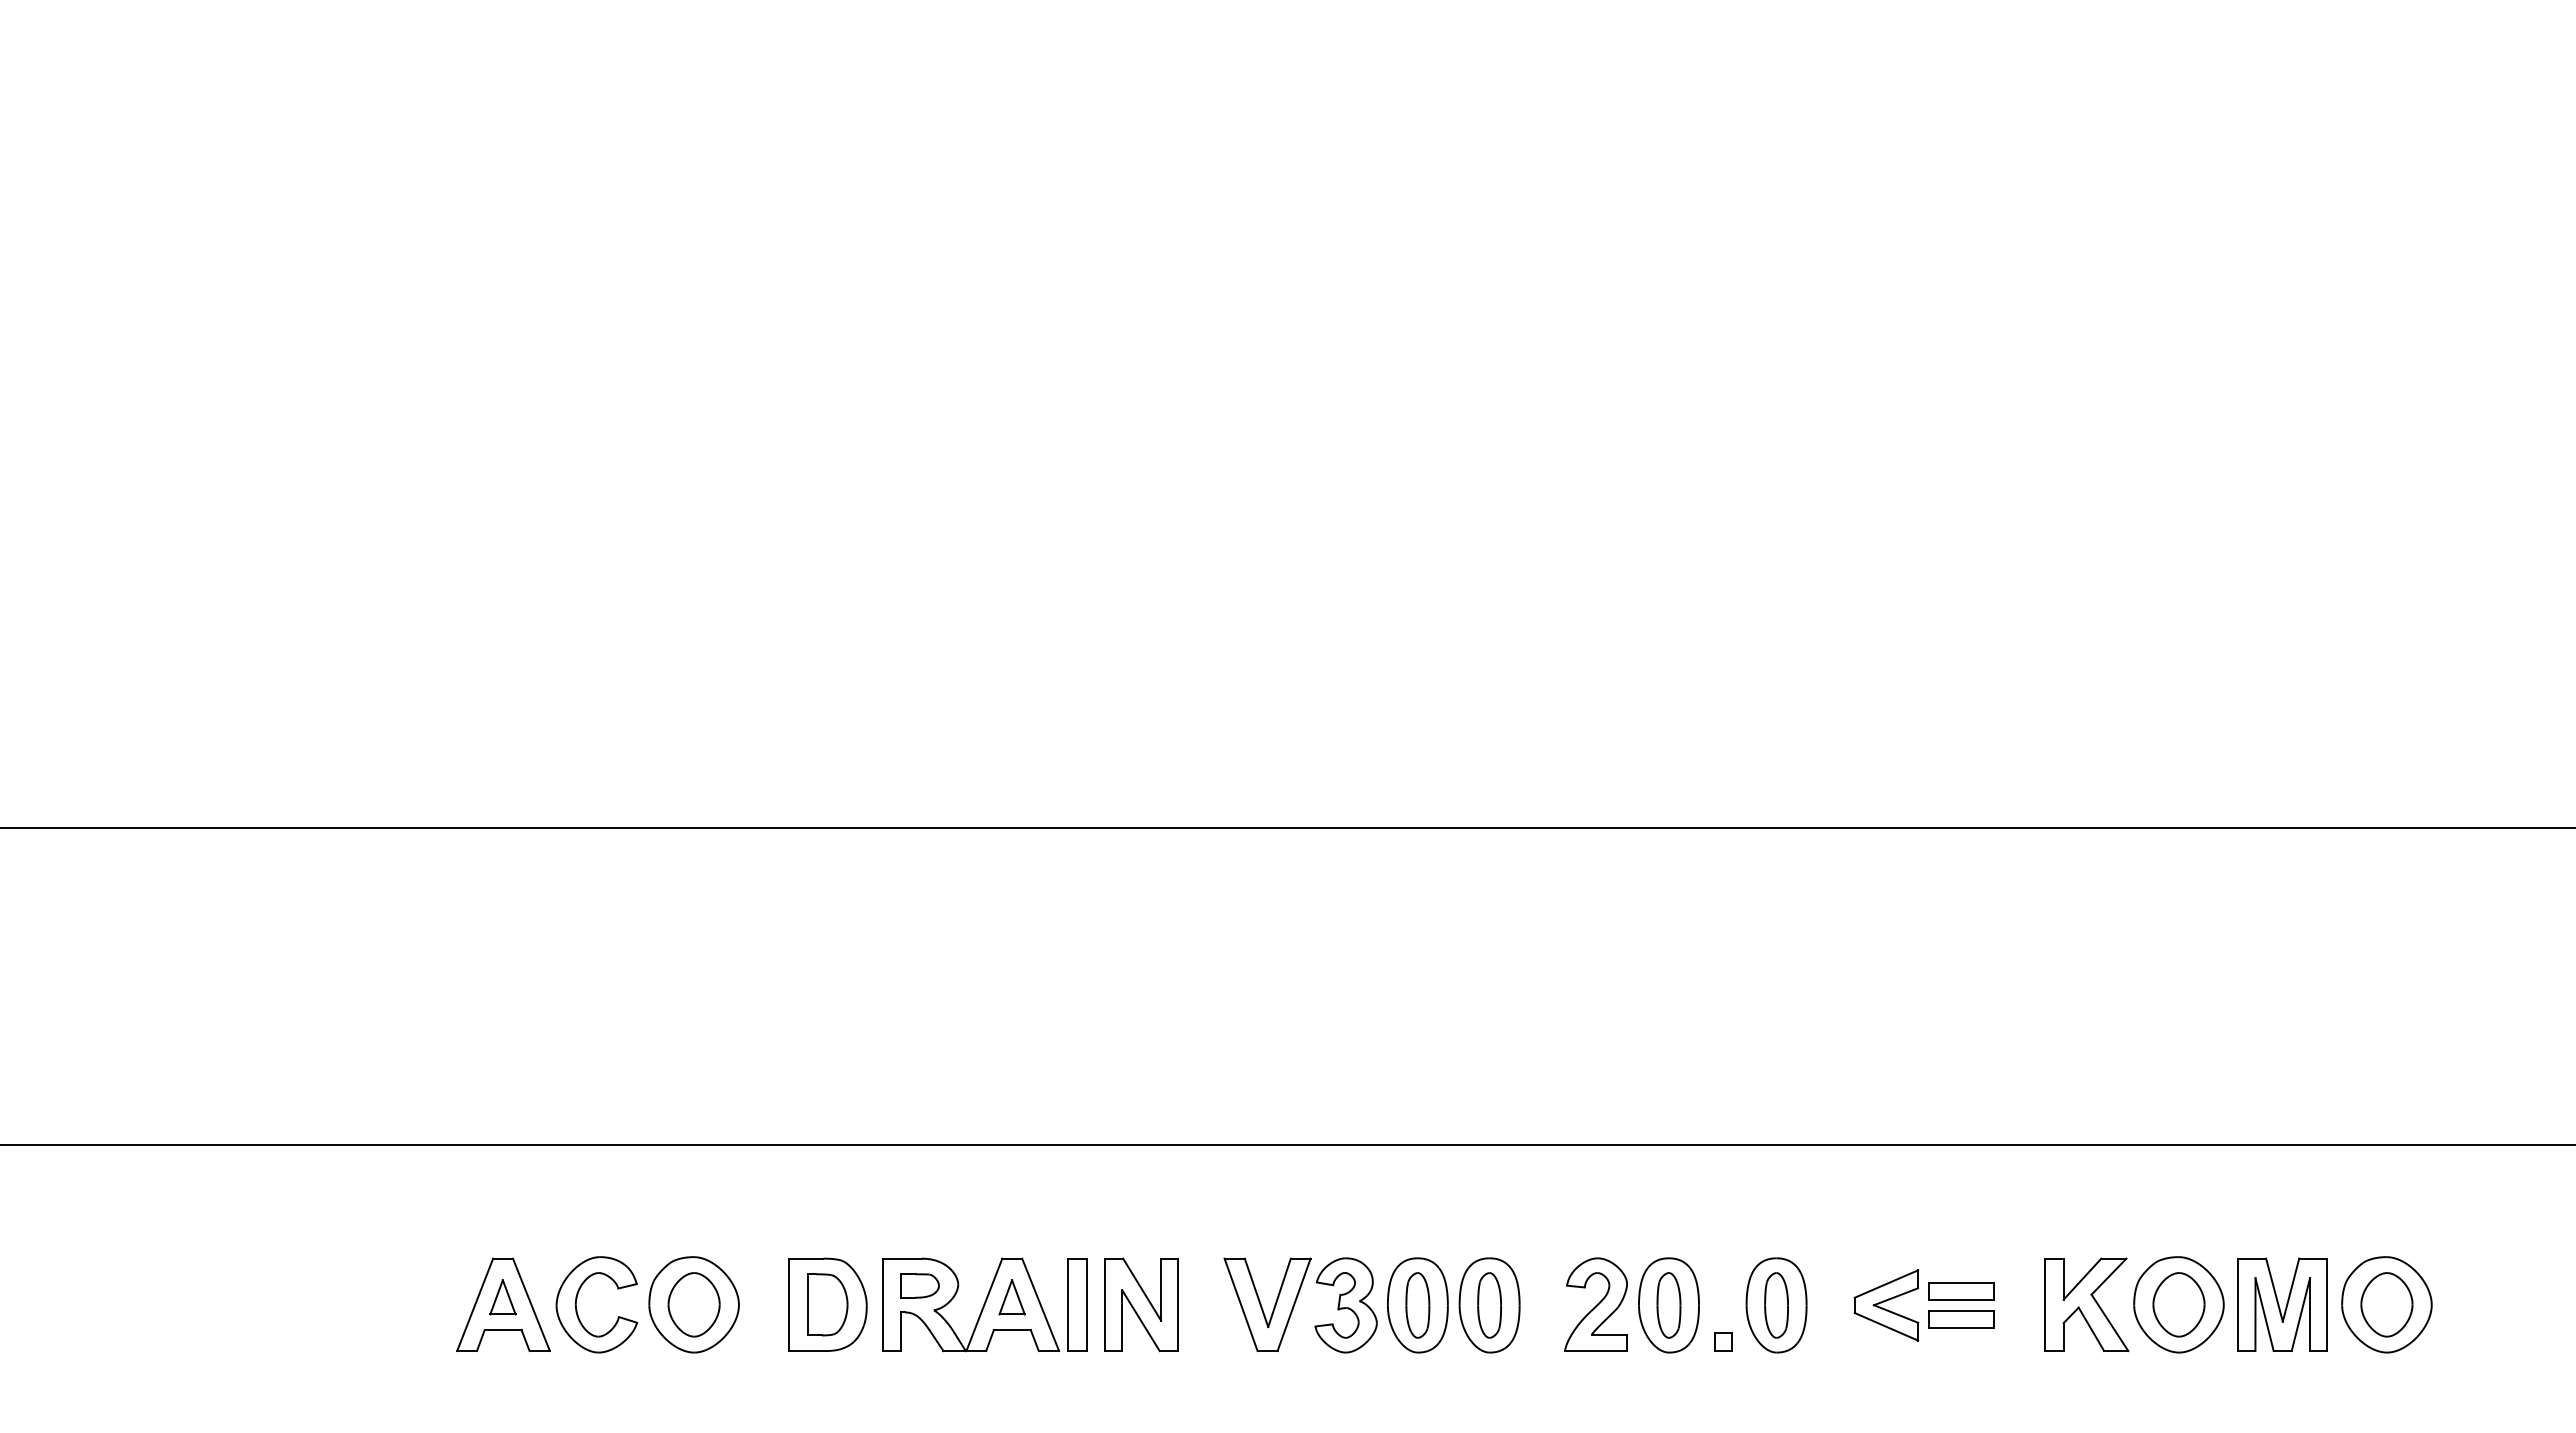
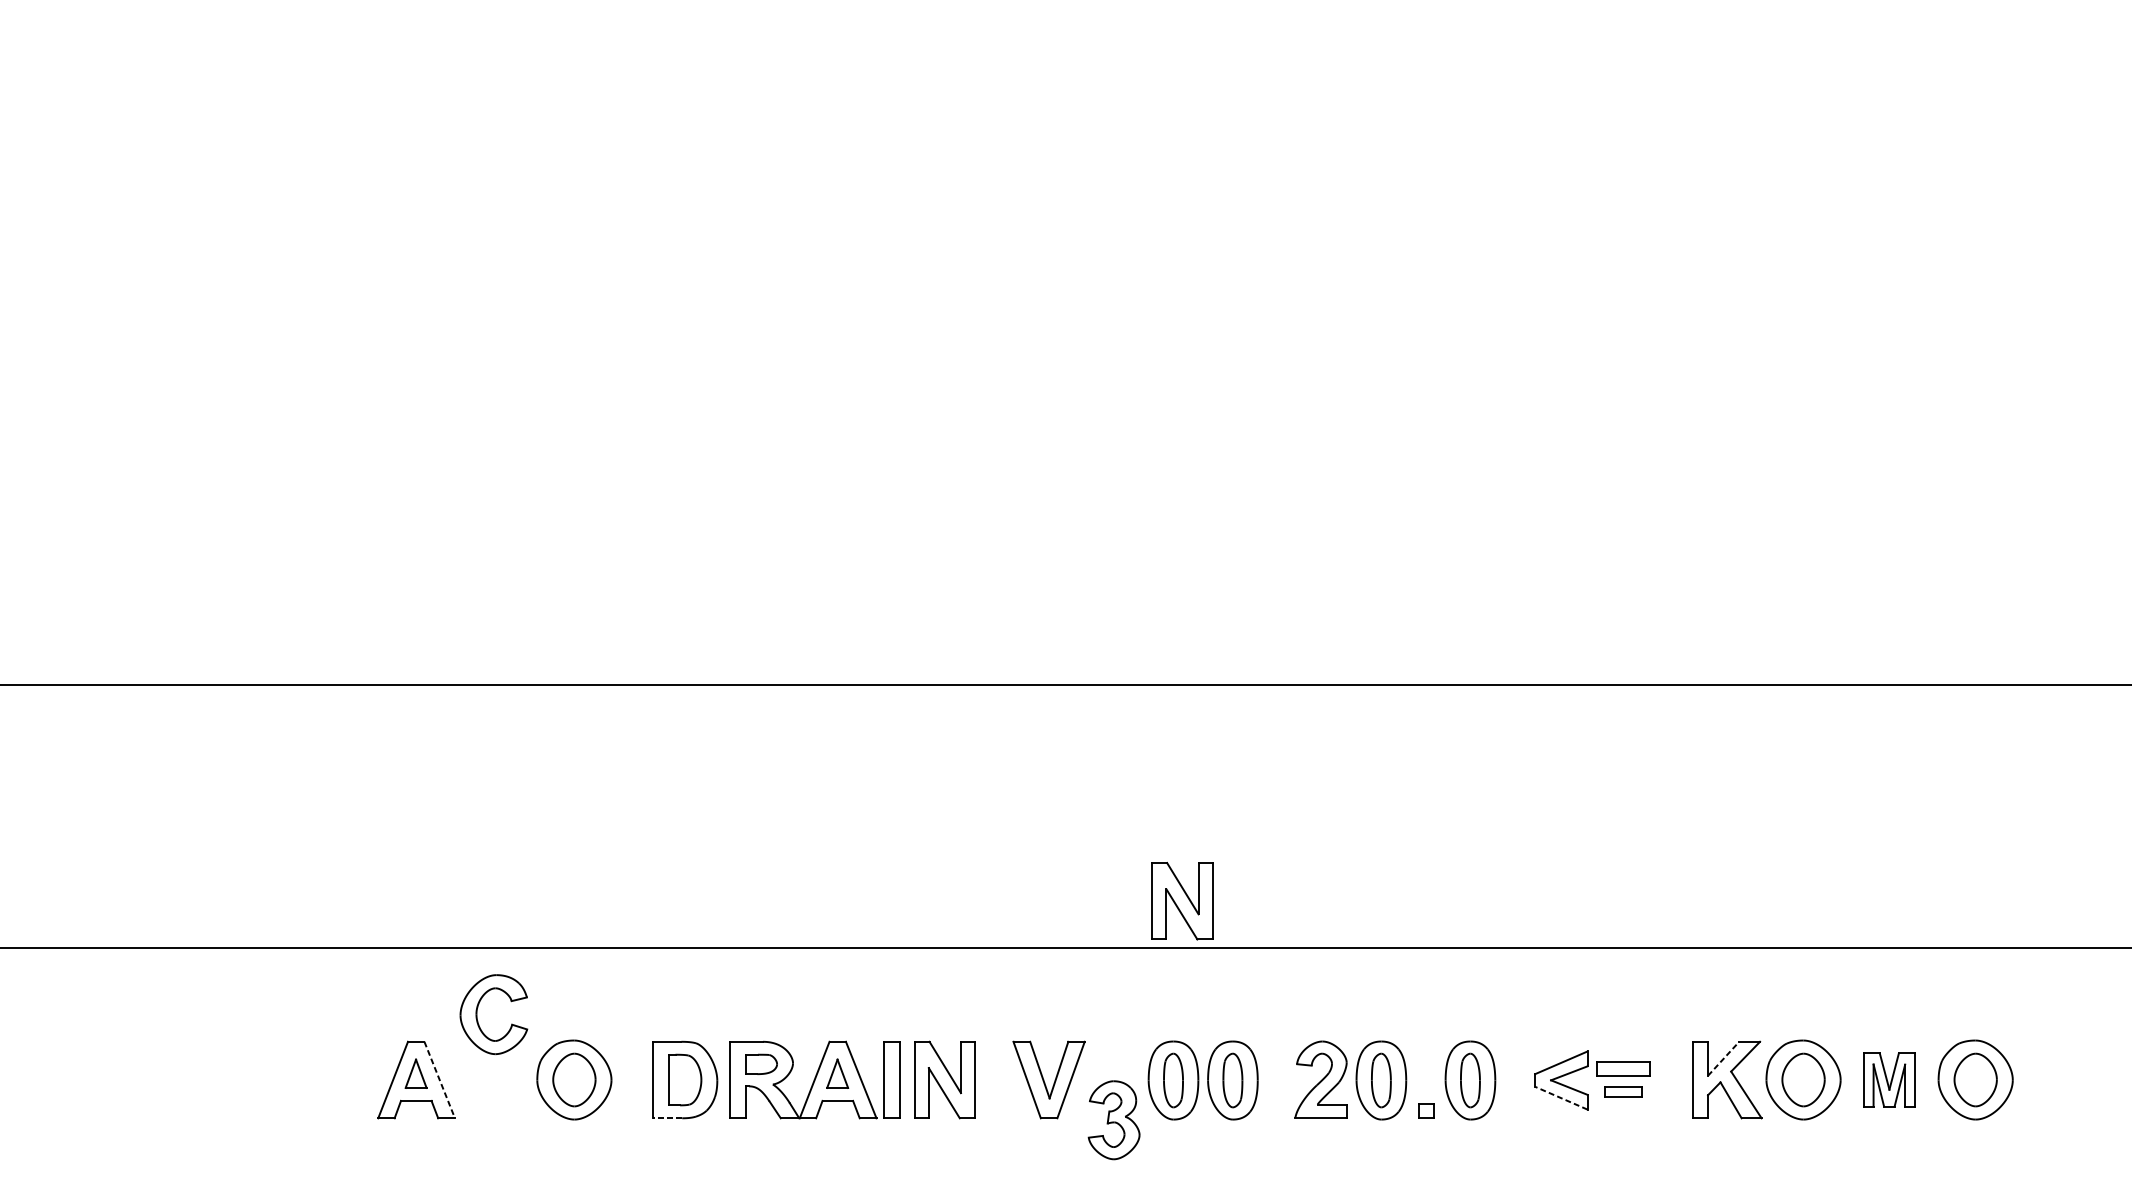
part: (1428, 1088) -> (1182, 900), added
line: (2082, 1279) -> (1723, 1059), solid -> dashed
part: (577, 1299) -> (477, 1010), moved
line: (531, 1304) -> (439, 1079), solid -> dashed
part: (2282, 1304) -> (1889, 1079), size x0.7
part: (1345, 1305) -> (1113, 1120), moved
part: (1961, 1319) -> (1623, 1092), size x0.7
line: (1886, 1326) -> (1561, 1097), solid -> dashed
line: (806, 1351) -> (667, 1118), solid -> dashed

